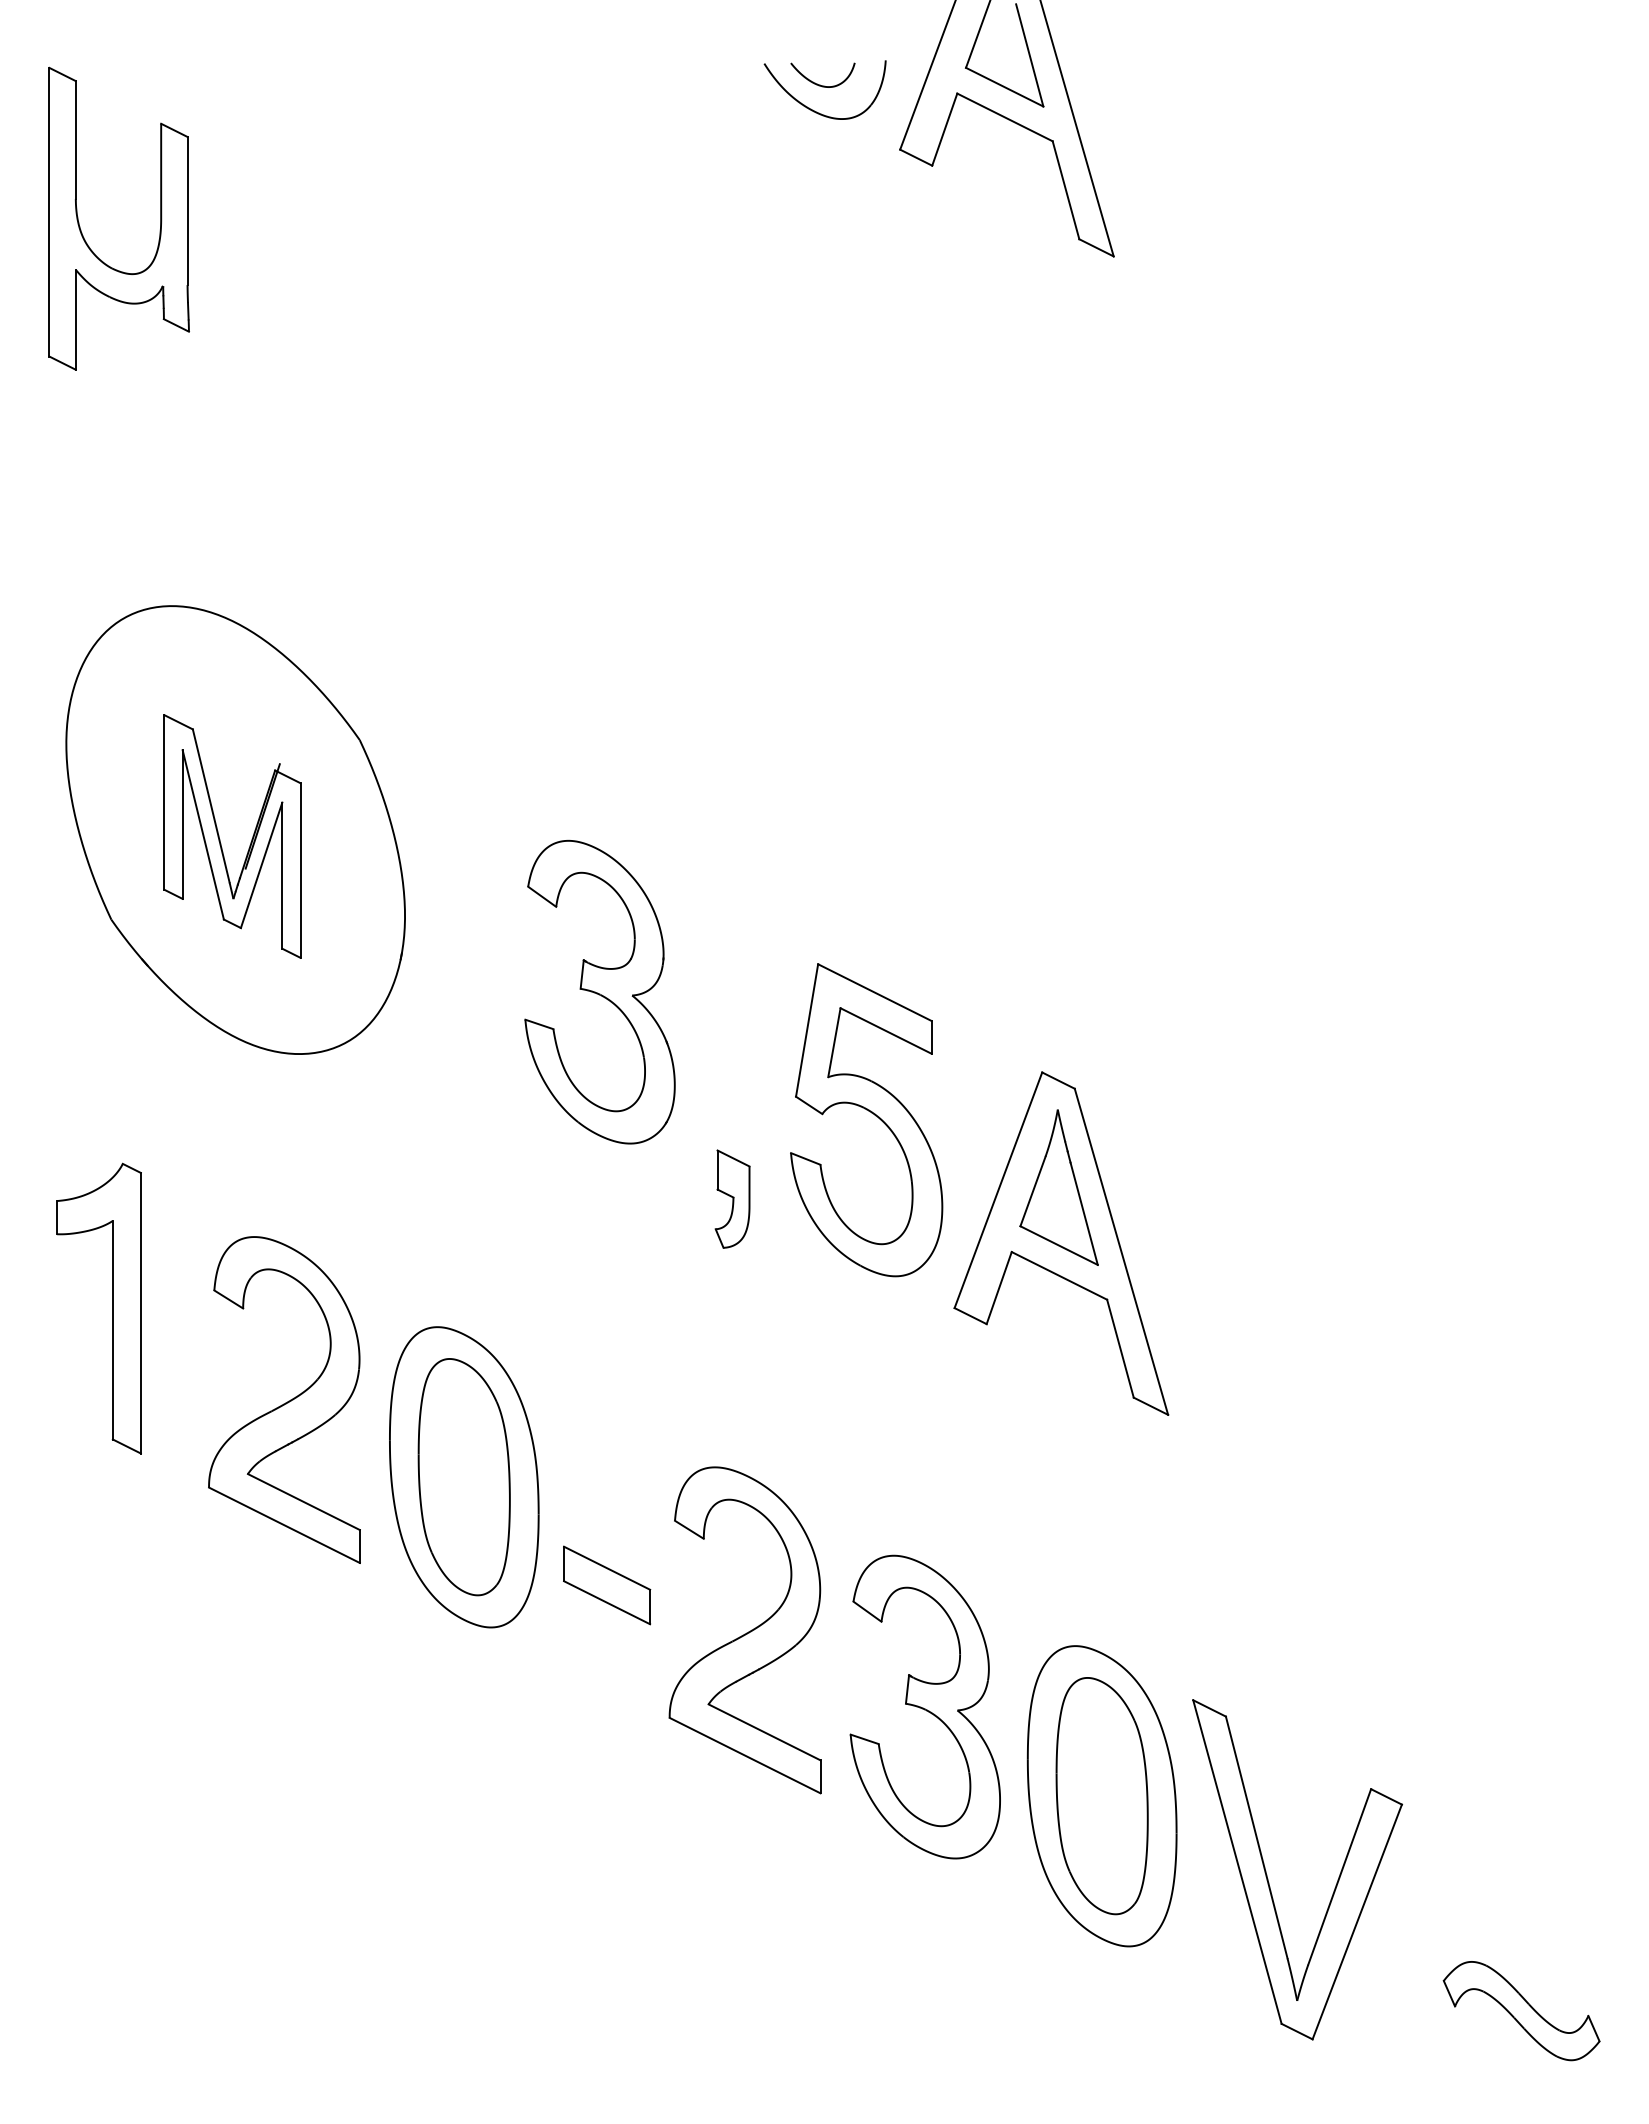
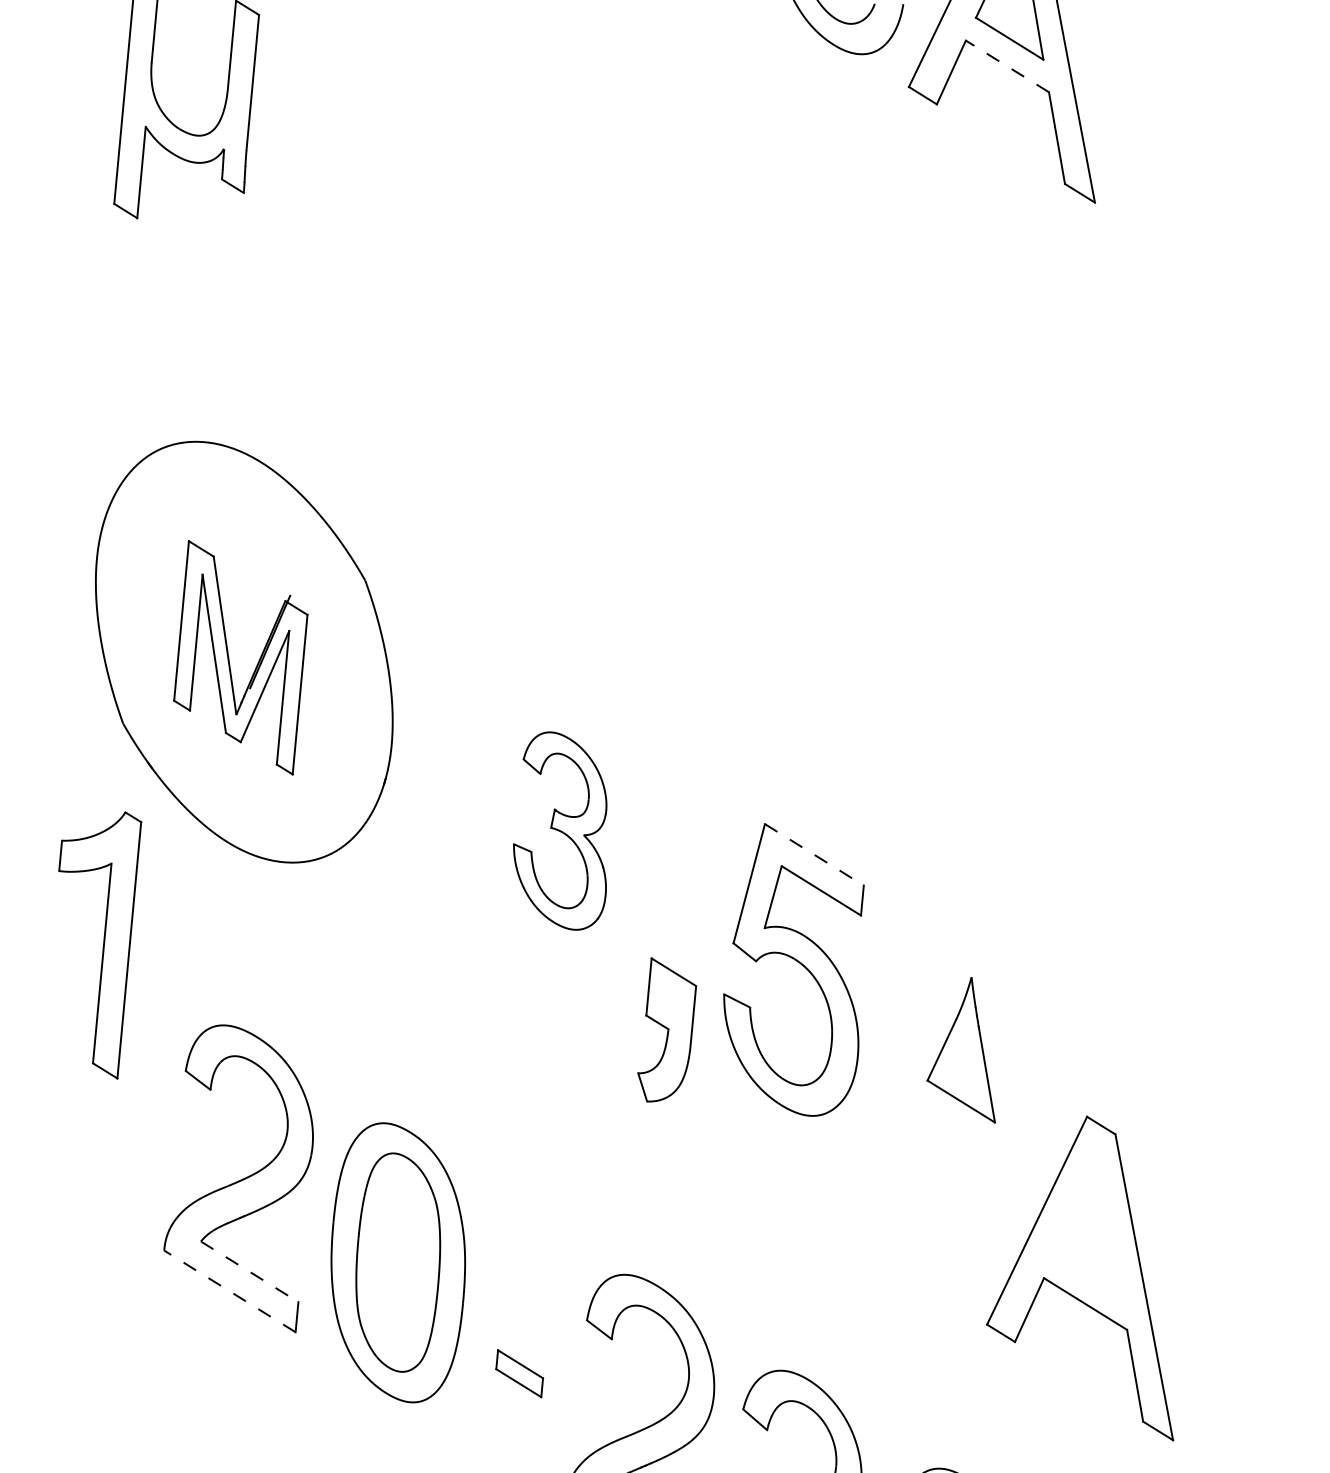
line: (1004, 117) -> (1006, 66), solid -> dashed
part: (599, 991) -> (562, 830), size x0.7
line: (875, 992) -> (814, 854), solid -> dashed
part: (732, 1198) -> (666, 1030), size x1.6
part: (1061, 1243) -> (1090, 1274), moved
part: (112, 1308) -> (103, 943), moved
line: (303, 1502) -> (249, 1272), solid -> dashed
line: (284, 1525) -> (229, 1291), solid -> dashed
part: (607, 1585) -> (519, 1373), size x0.6

